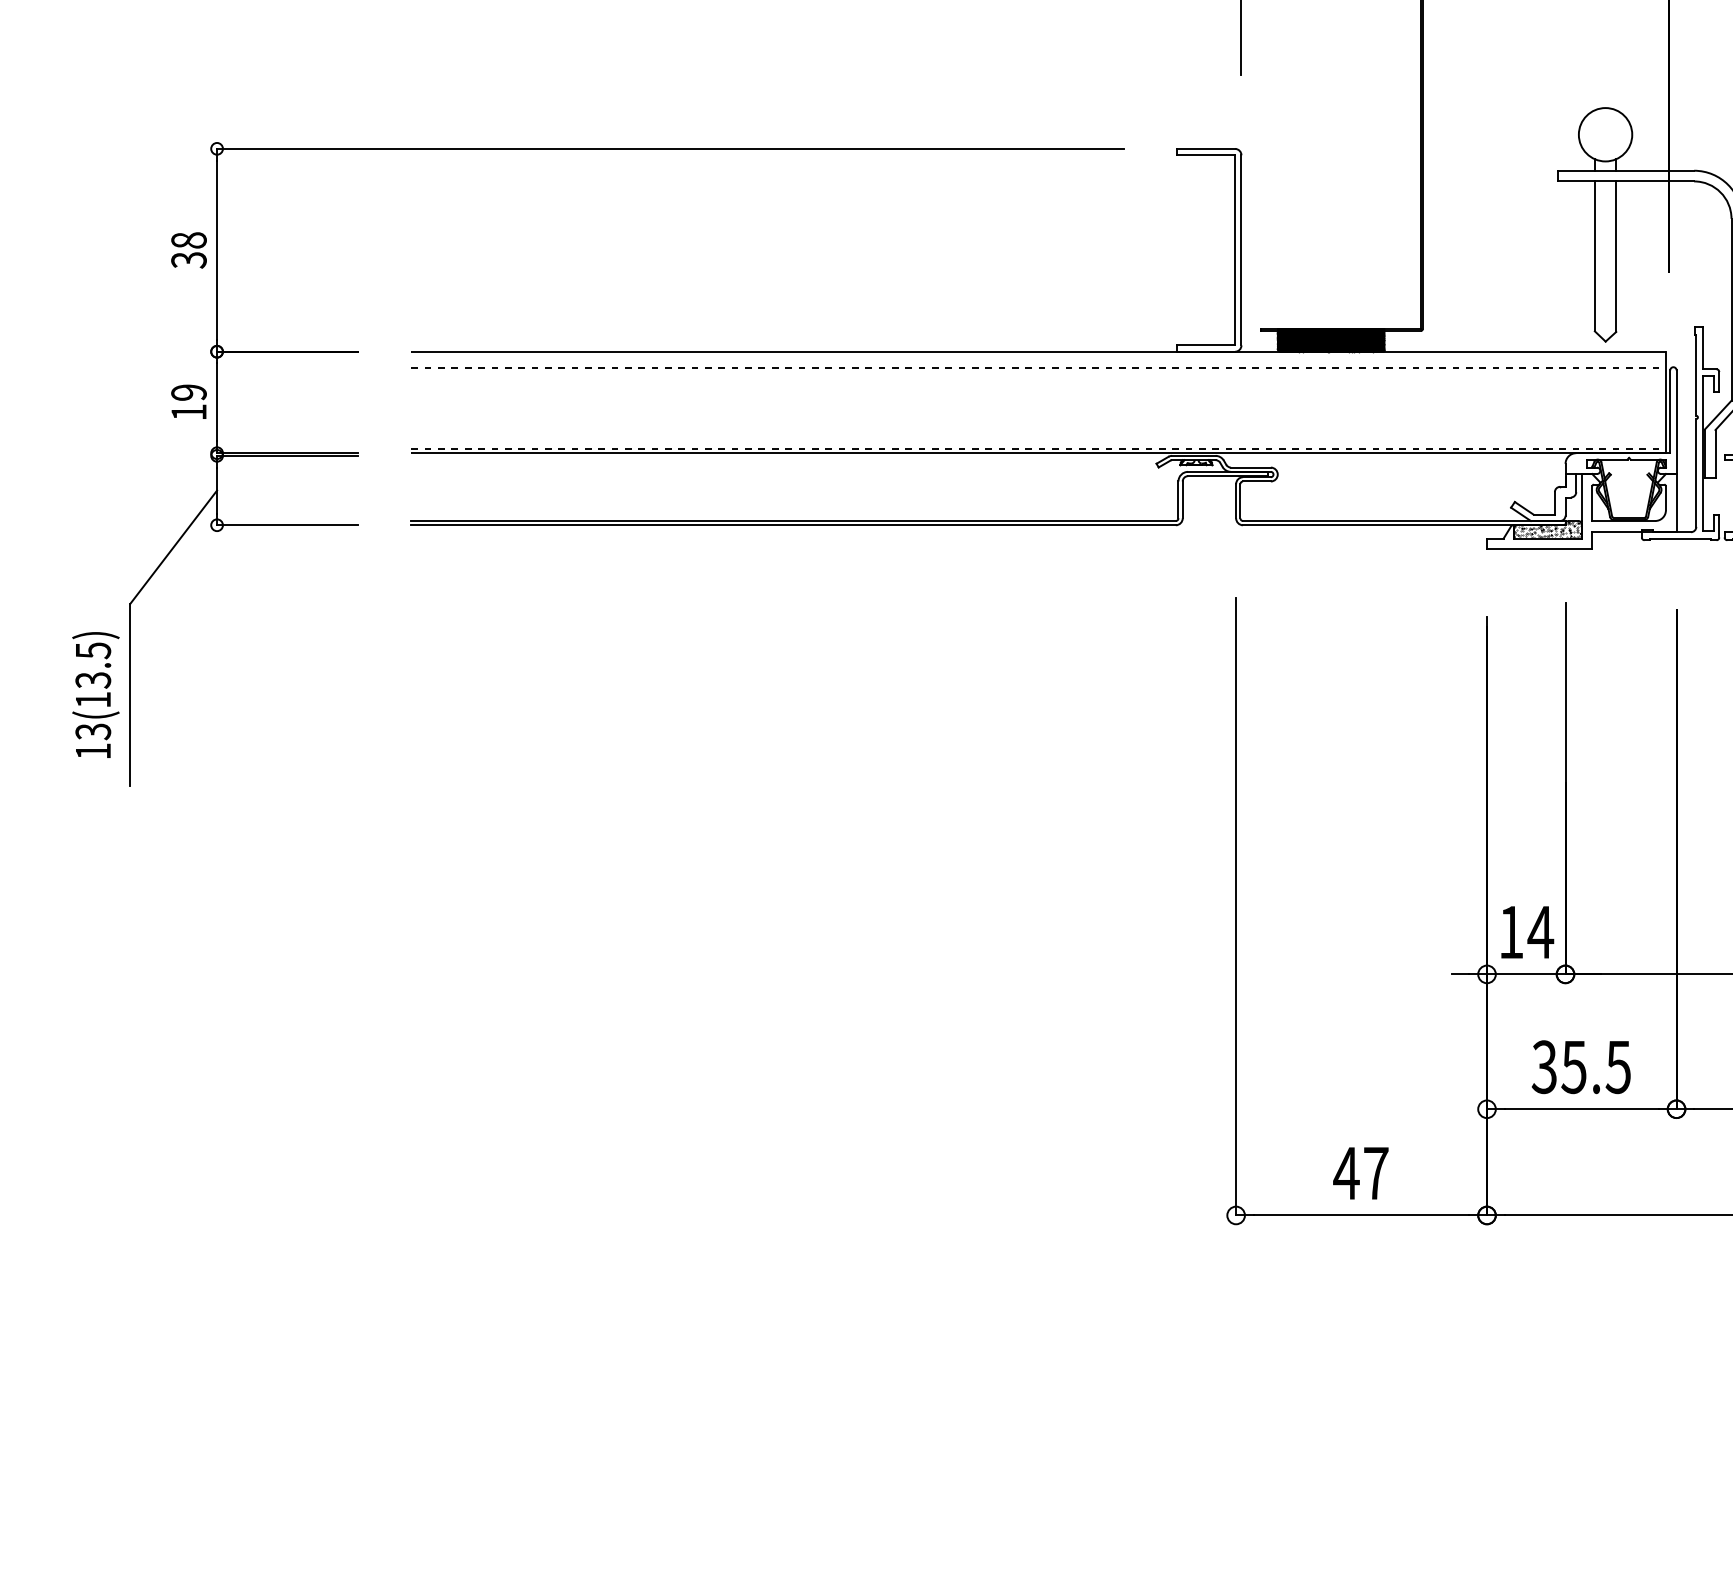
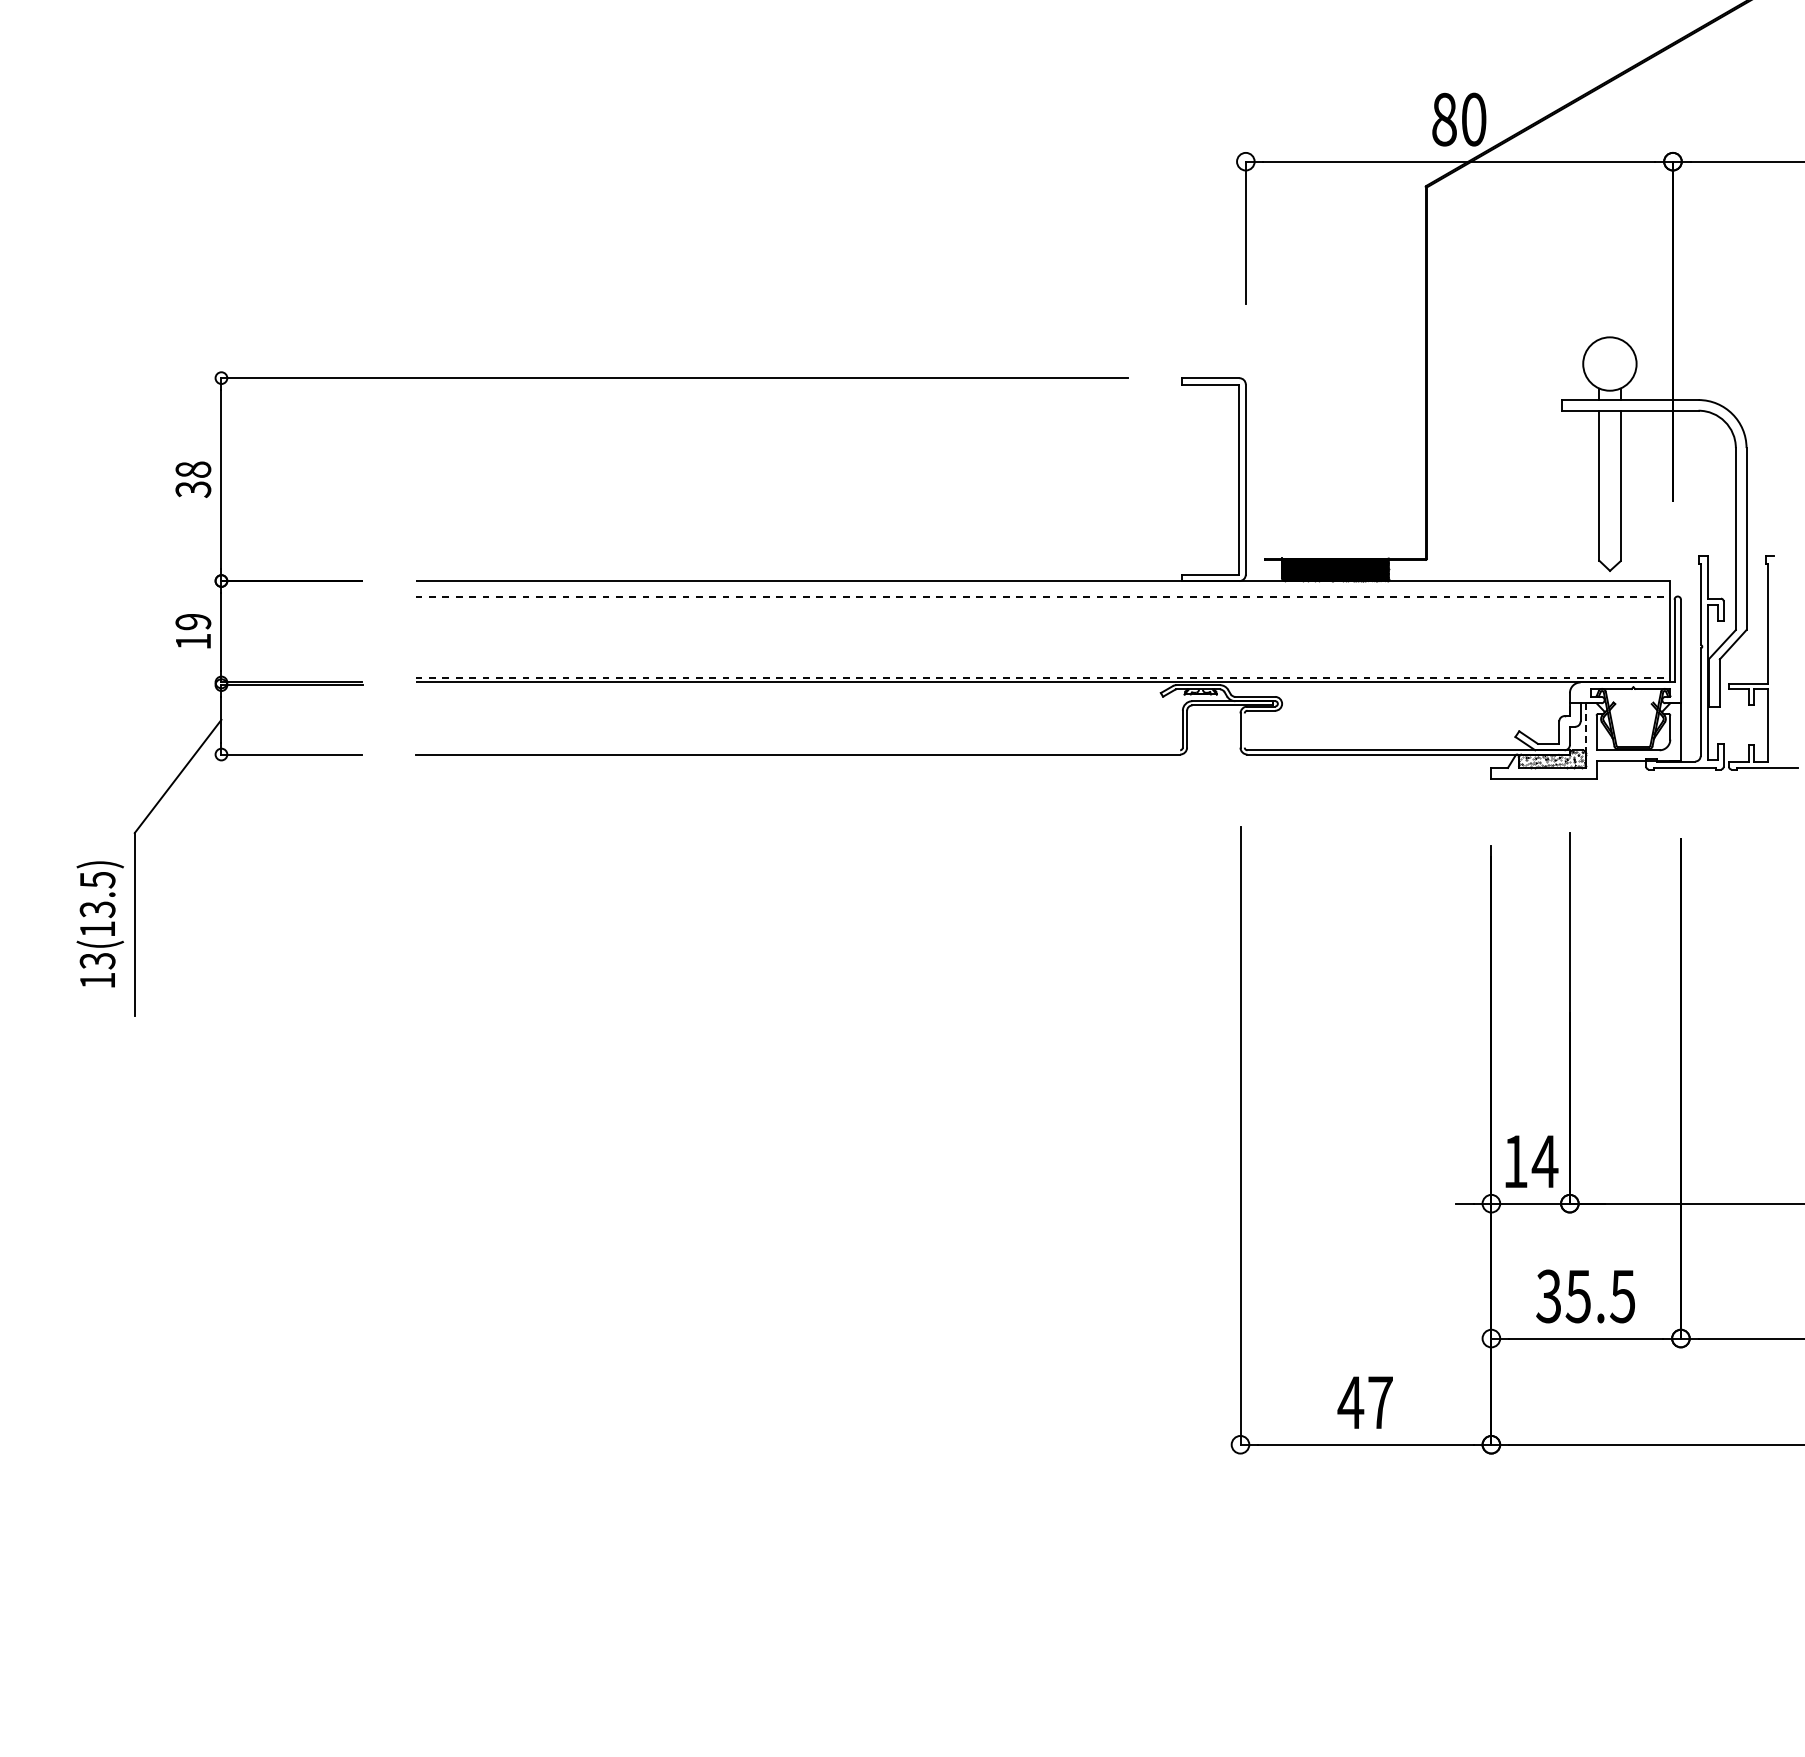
line: (1581, 498) -> (1585, 727), solid -> dashed
line: (1240, 501) -> (1244, 730), removed
line: (793, 521) -> (797, 750), removed

